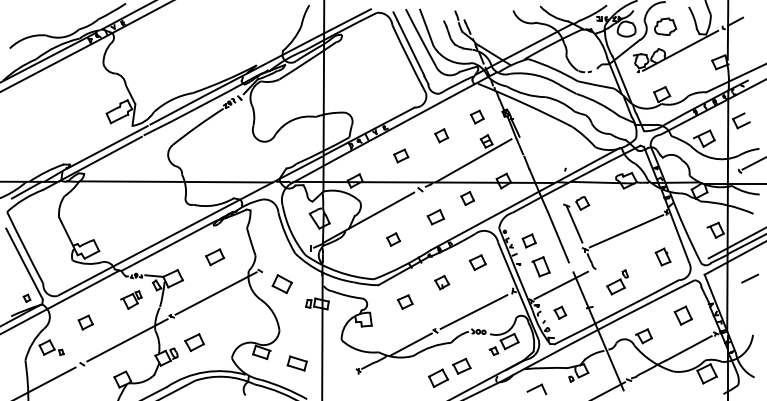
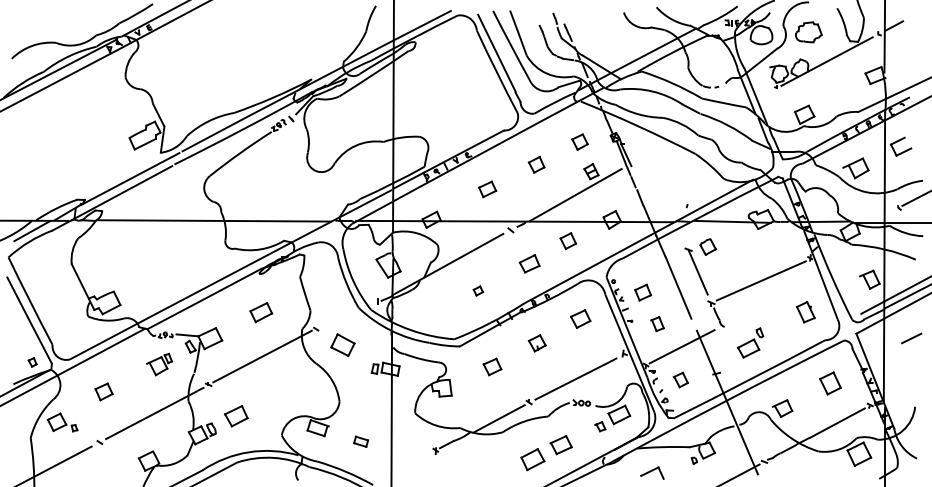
part: (393, 239) -> (478, 290), size x0.6
part: (541, 266) -> (657, 323), size x0.6
part: (296, 363) -> (360, 441), size x0.6

